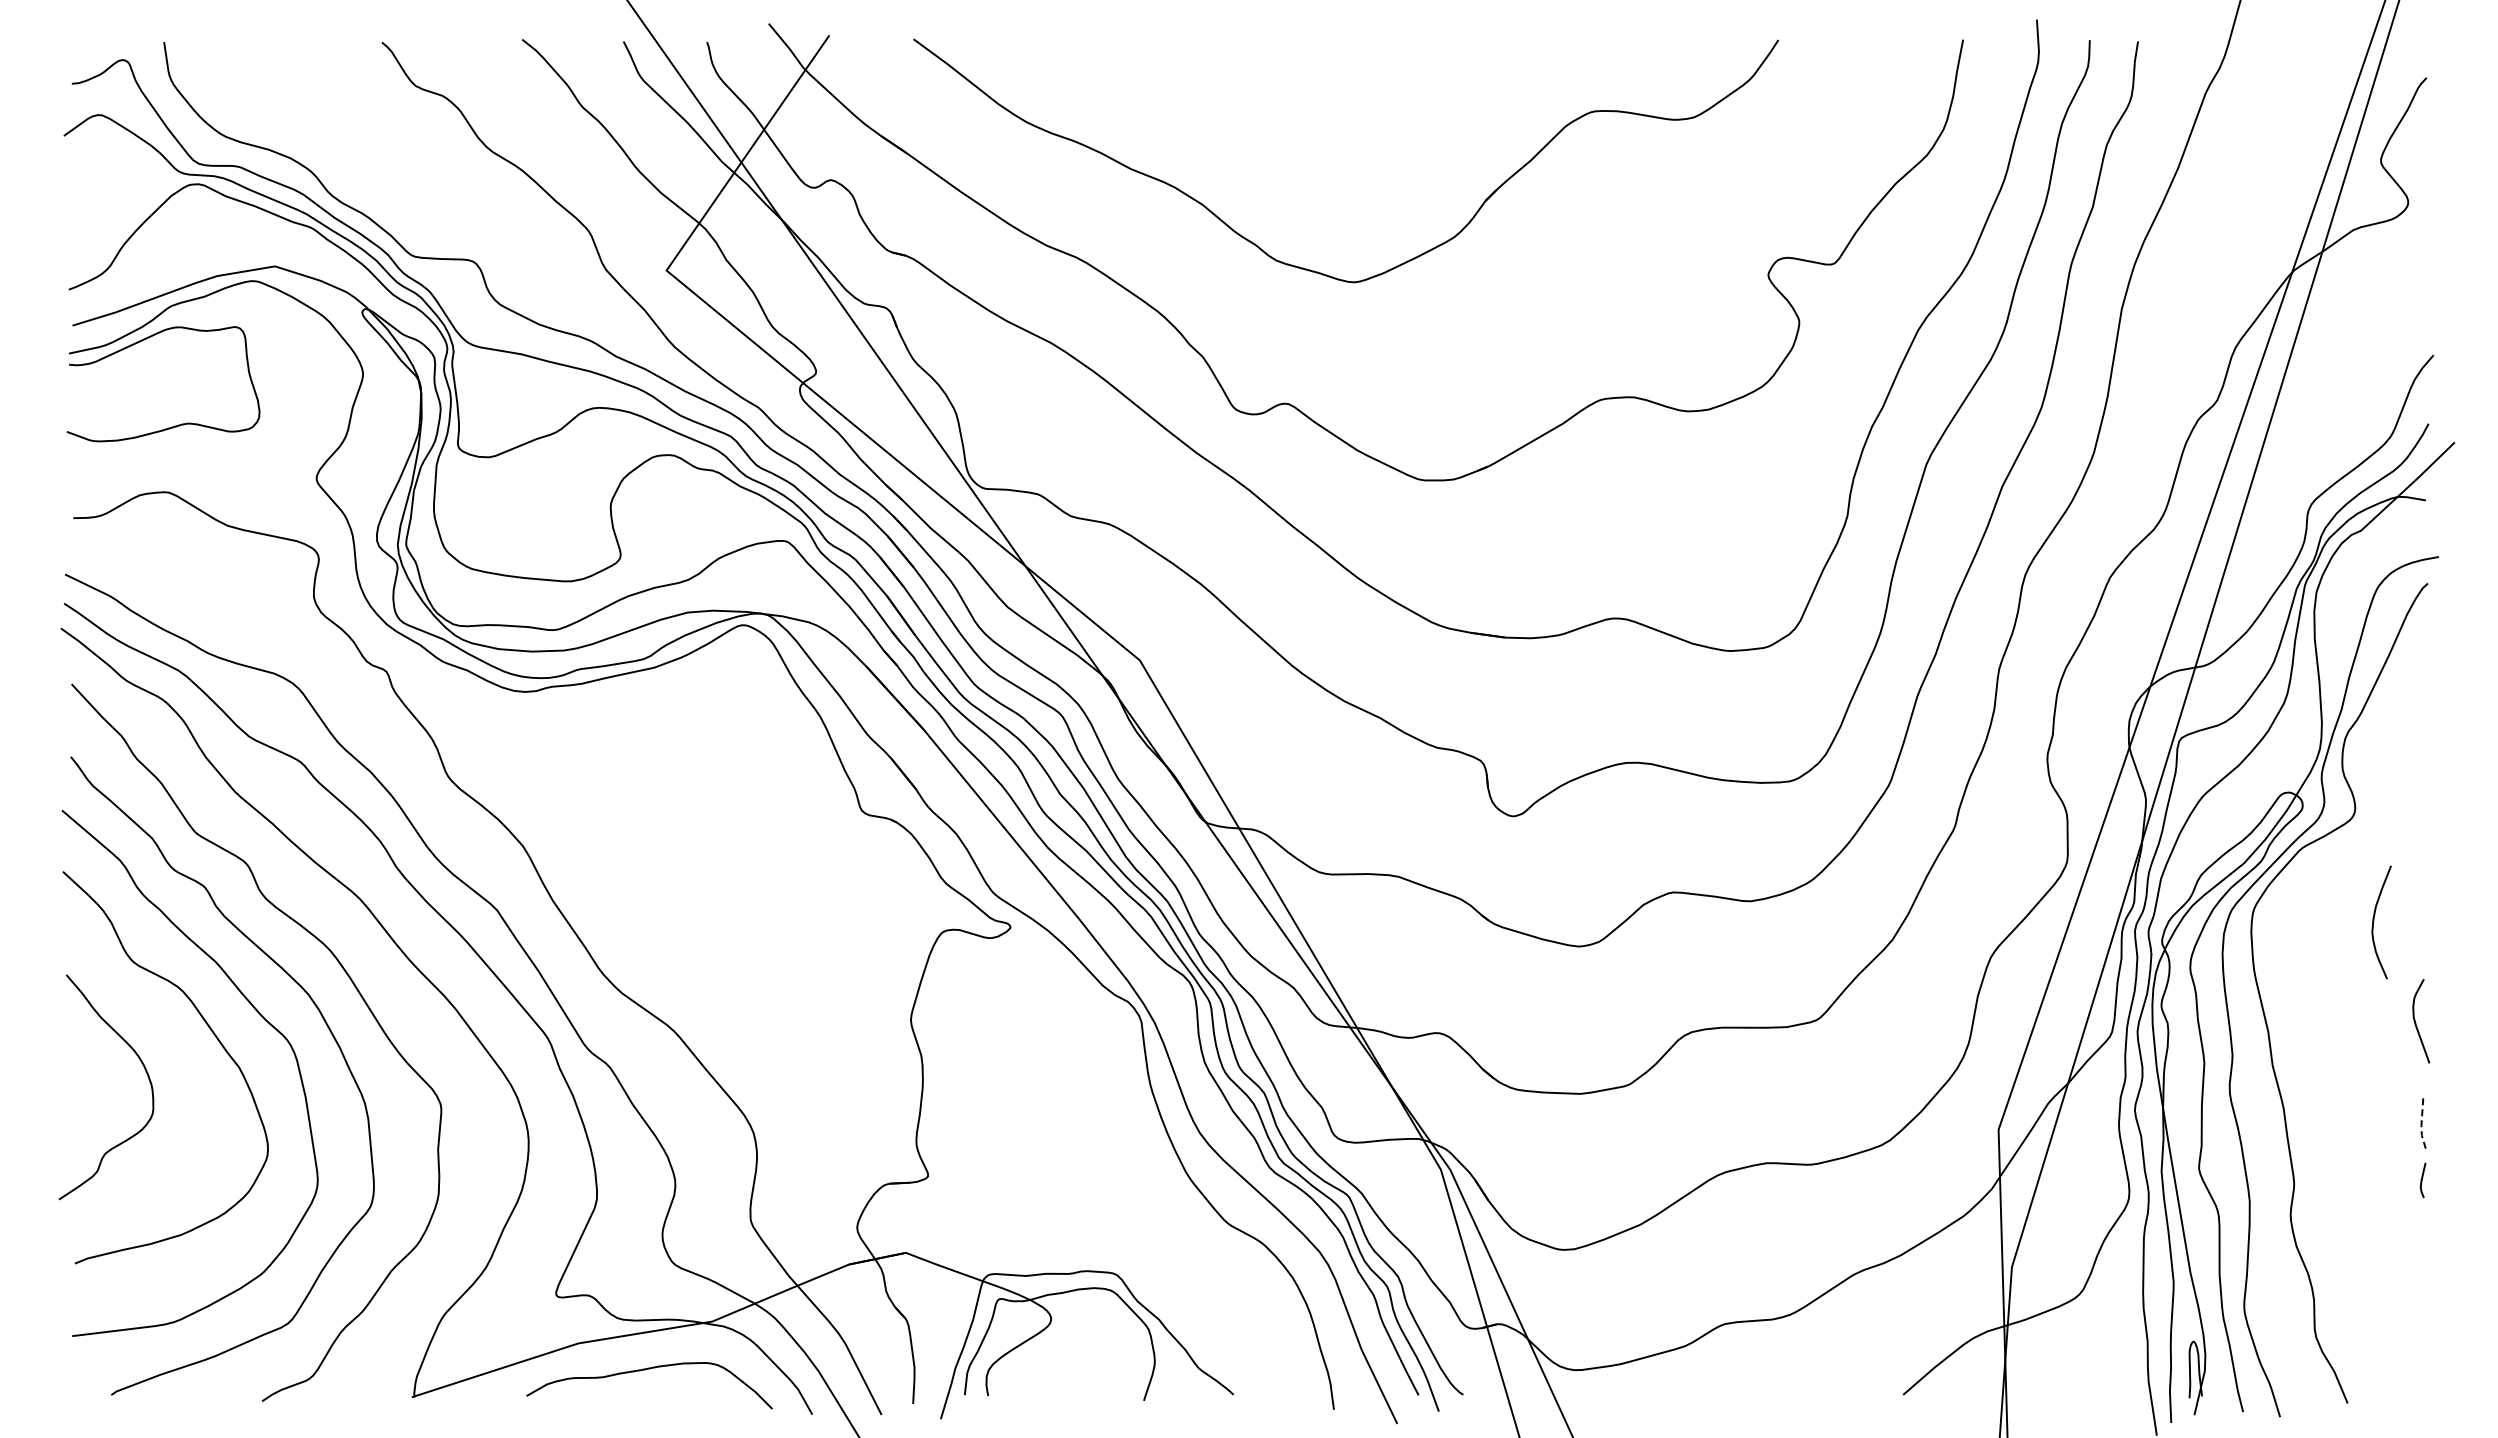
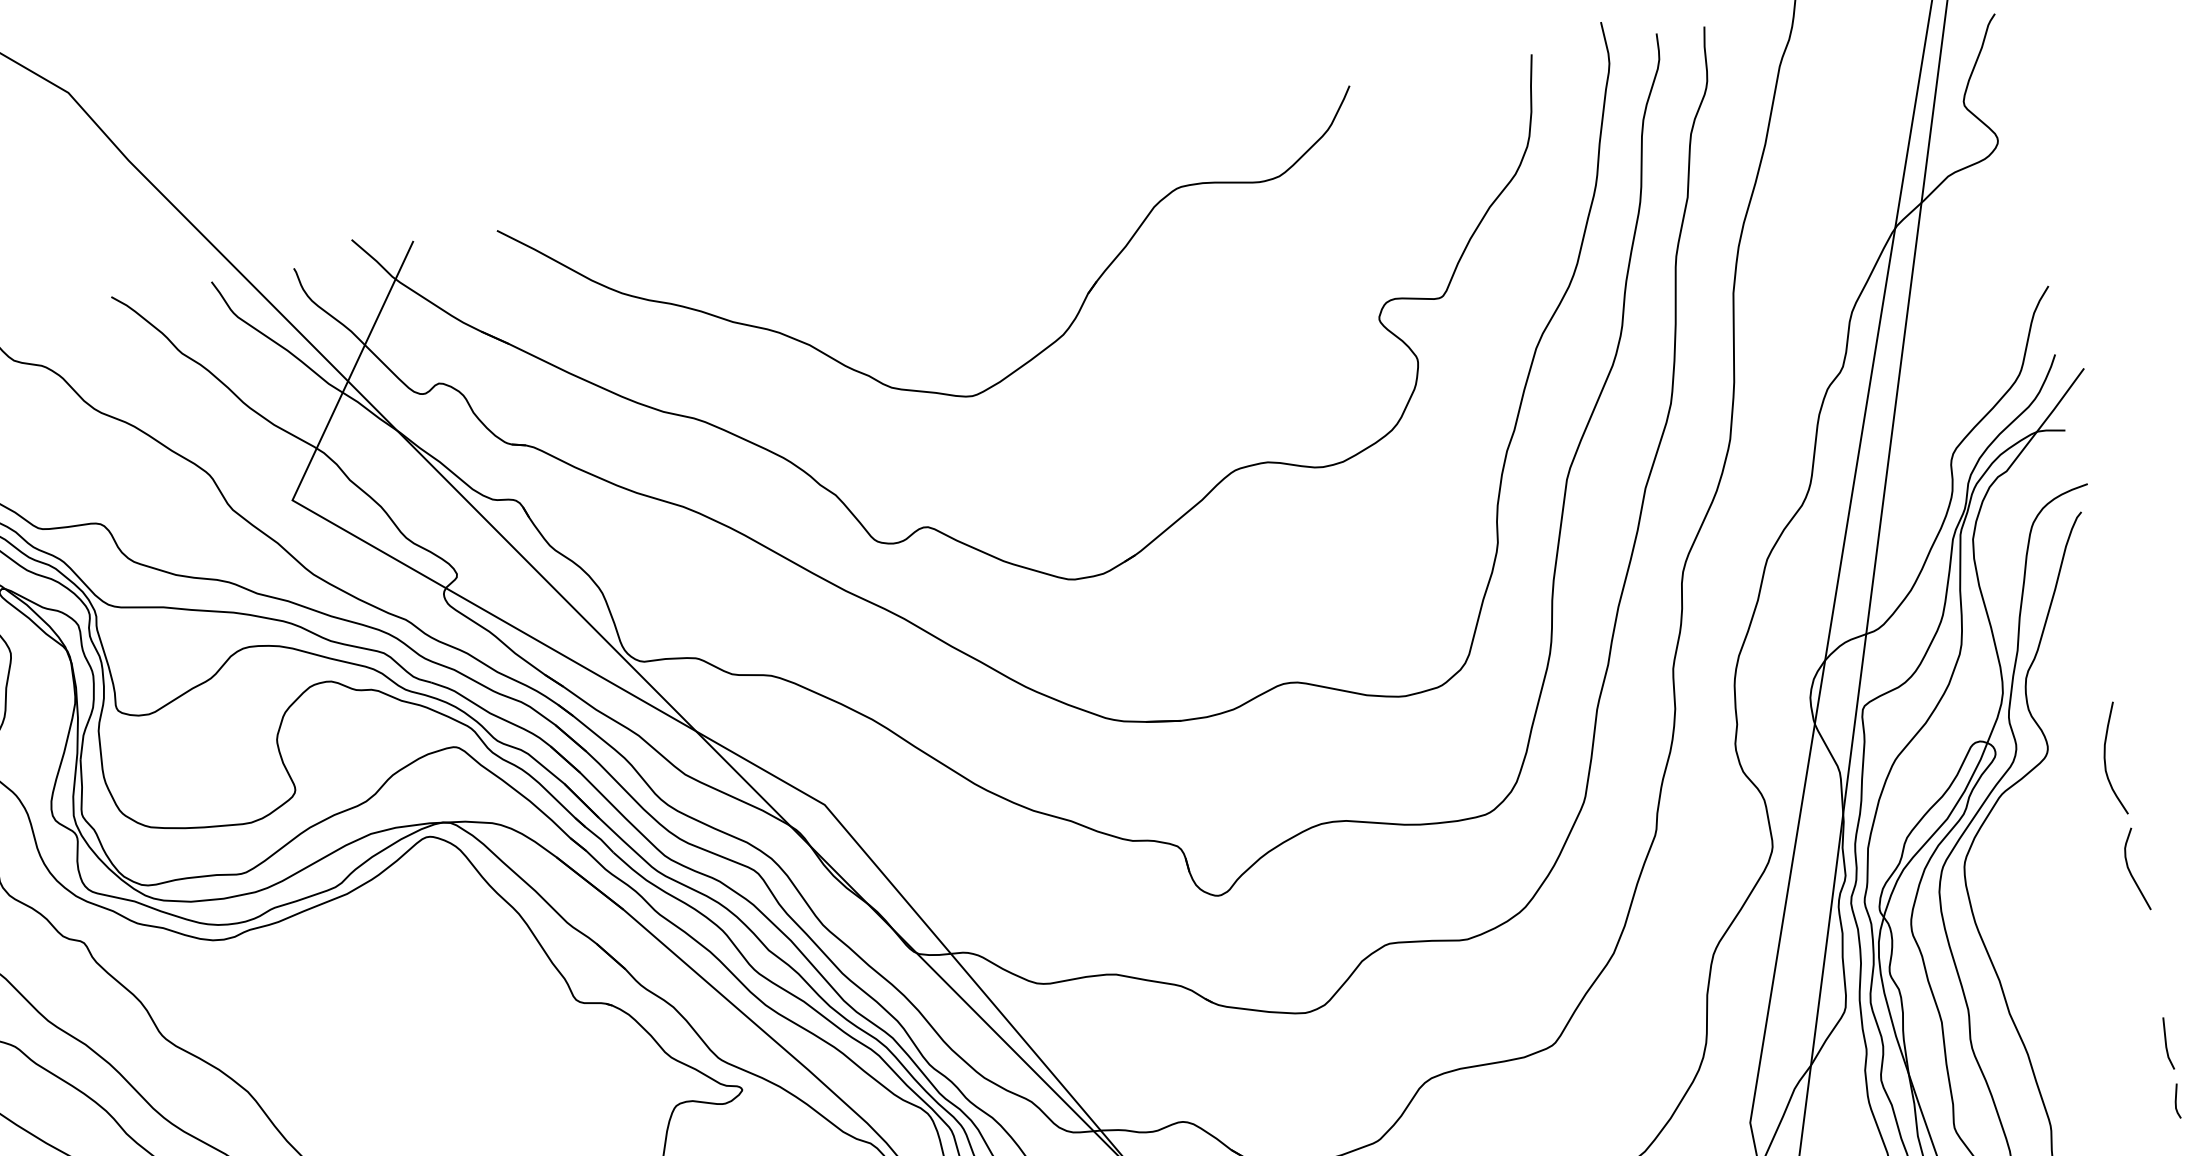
curve: (2374, 921) -> (2106, 759), moved
curve: (2416, 1023) -> (2131, 872), moved
line: (2421, 1123) -> (2166, 1045), dashed -> solid

